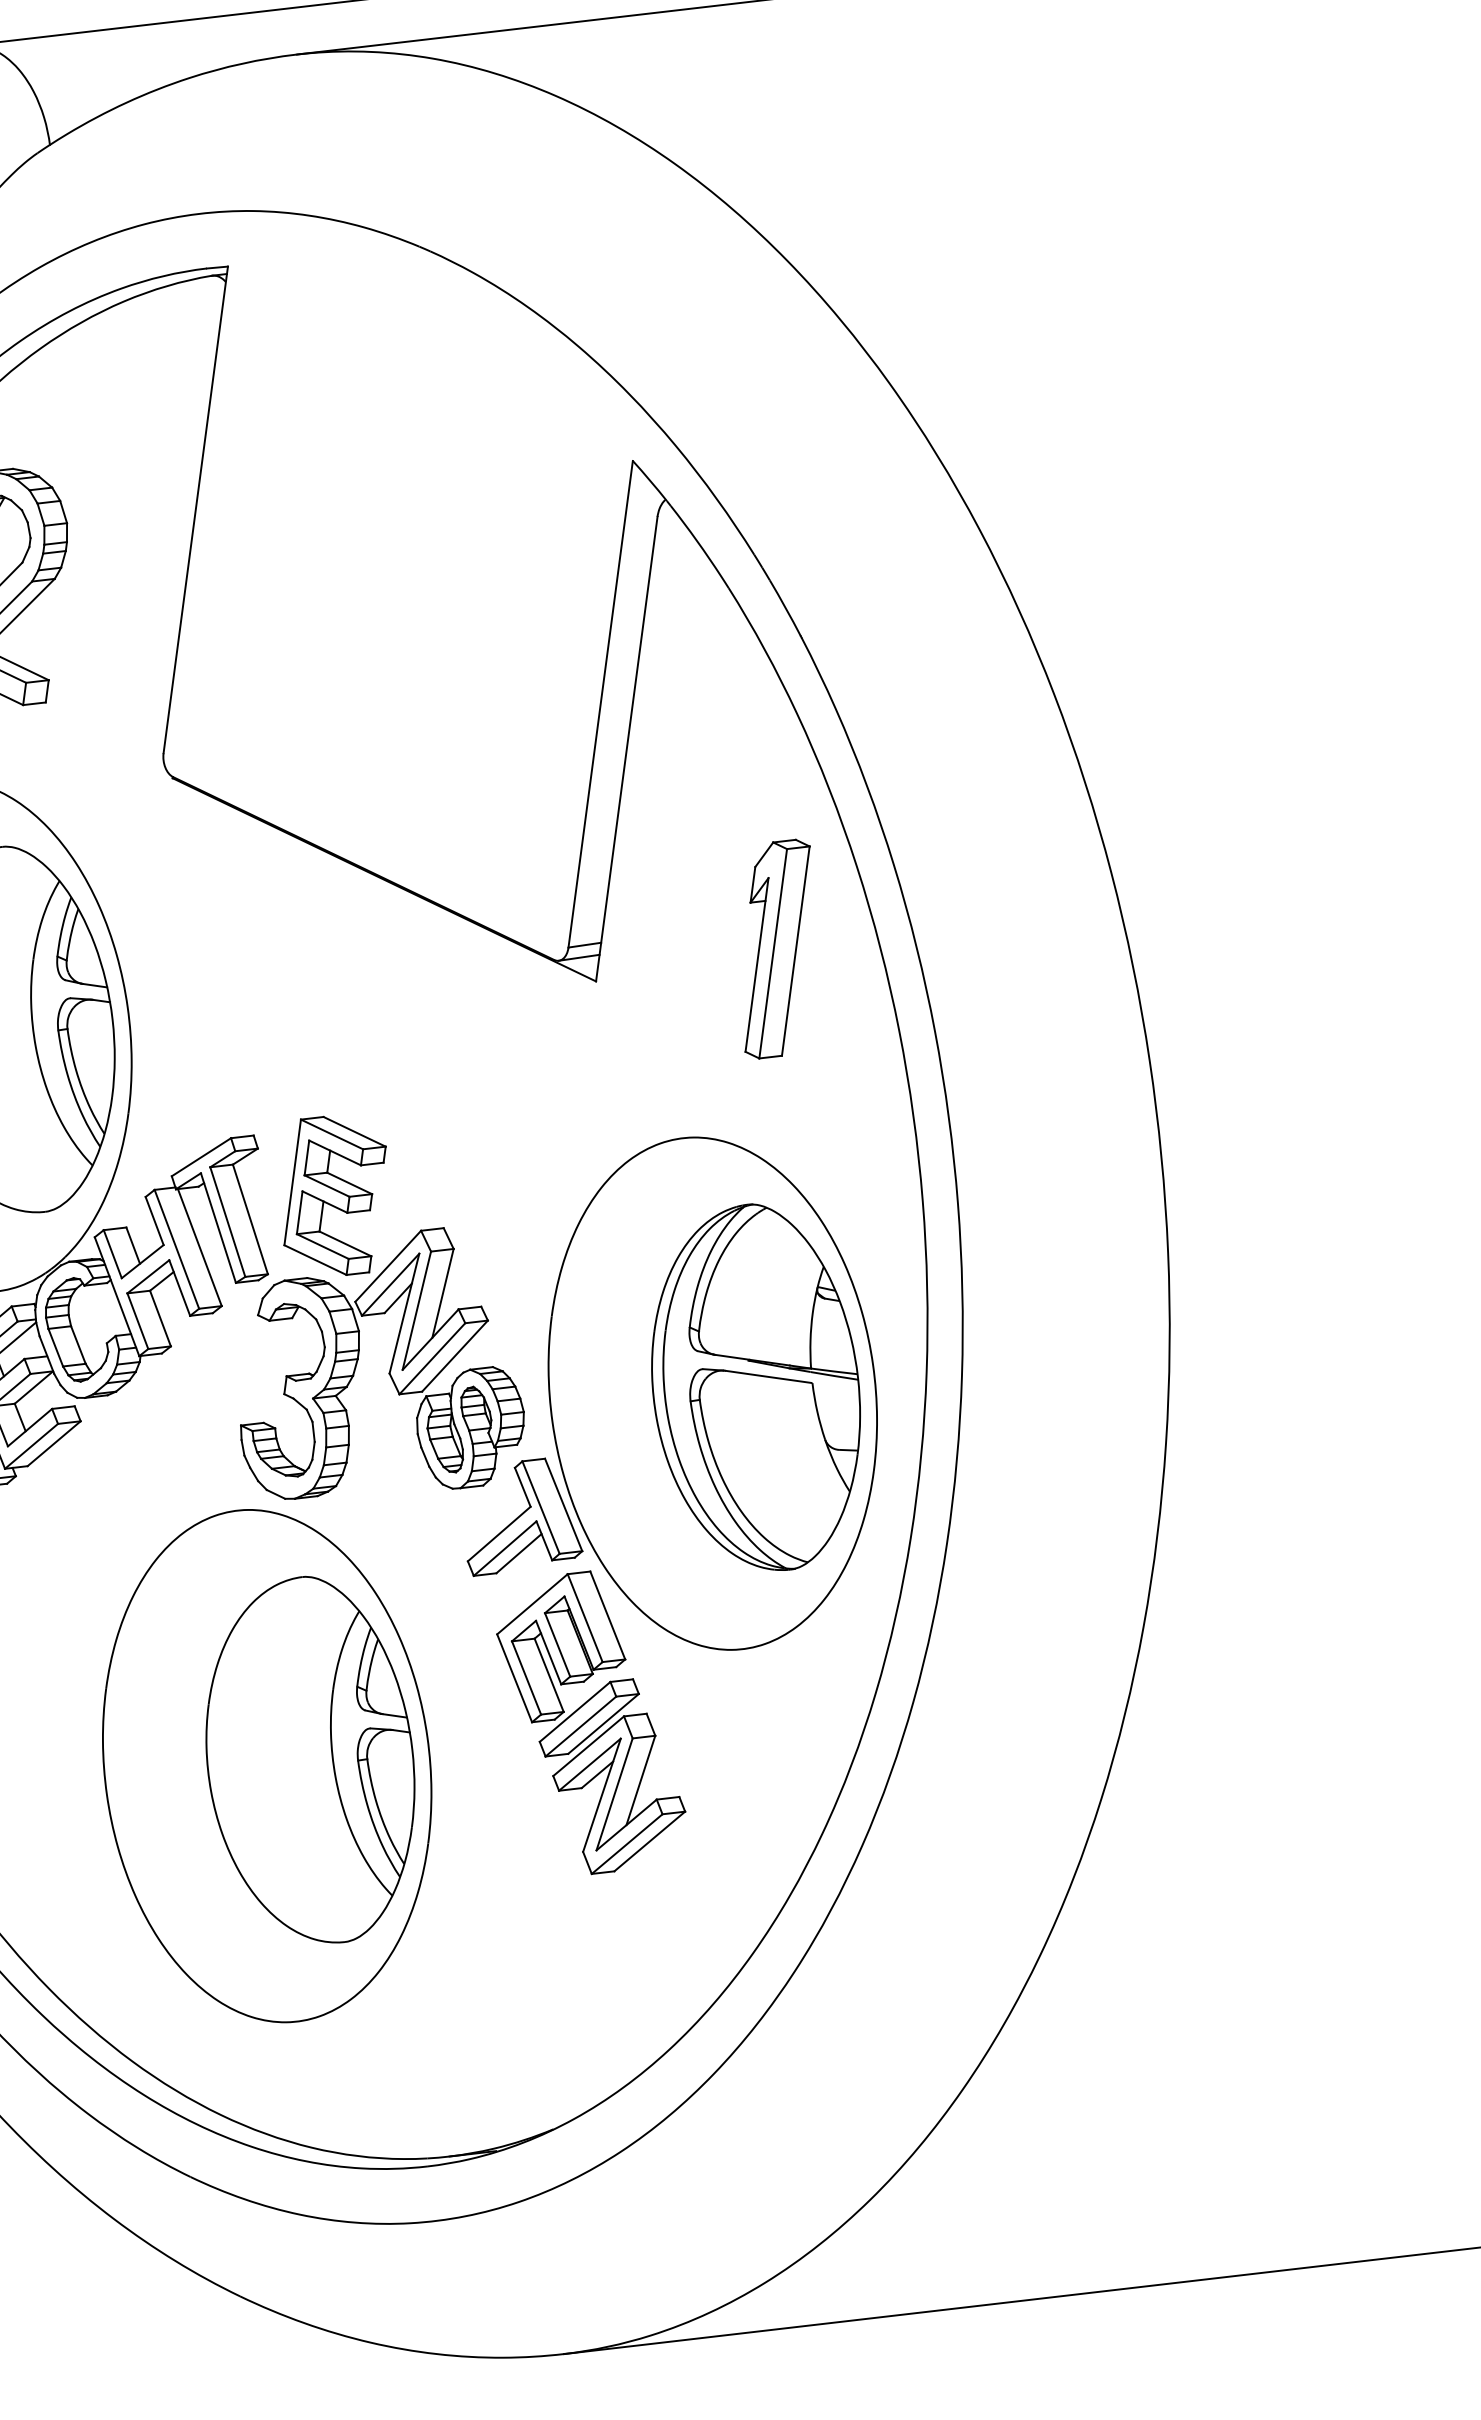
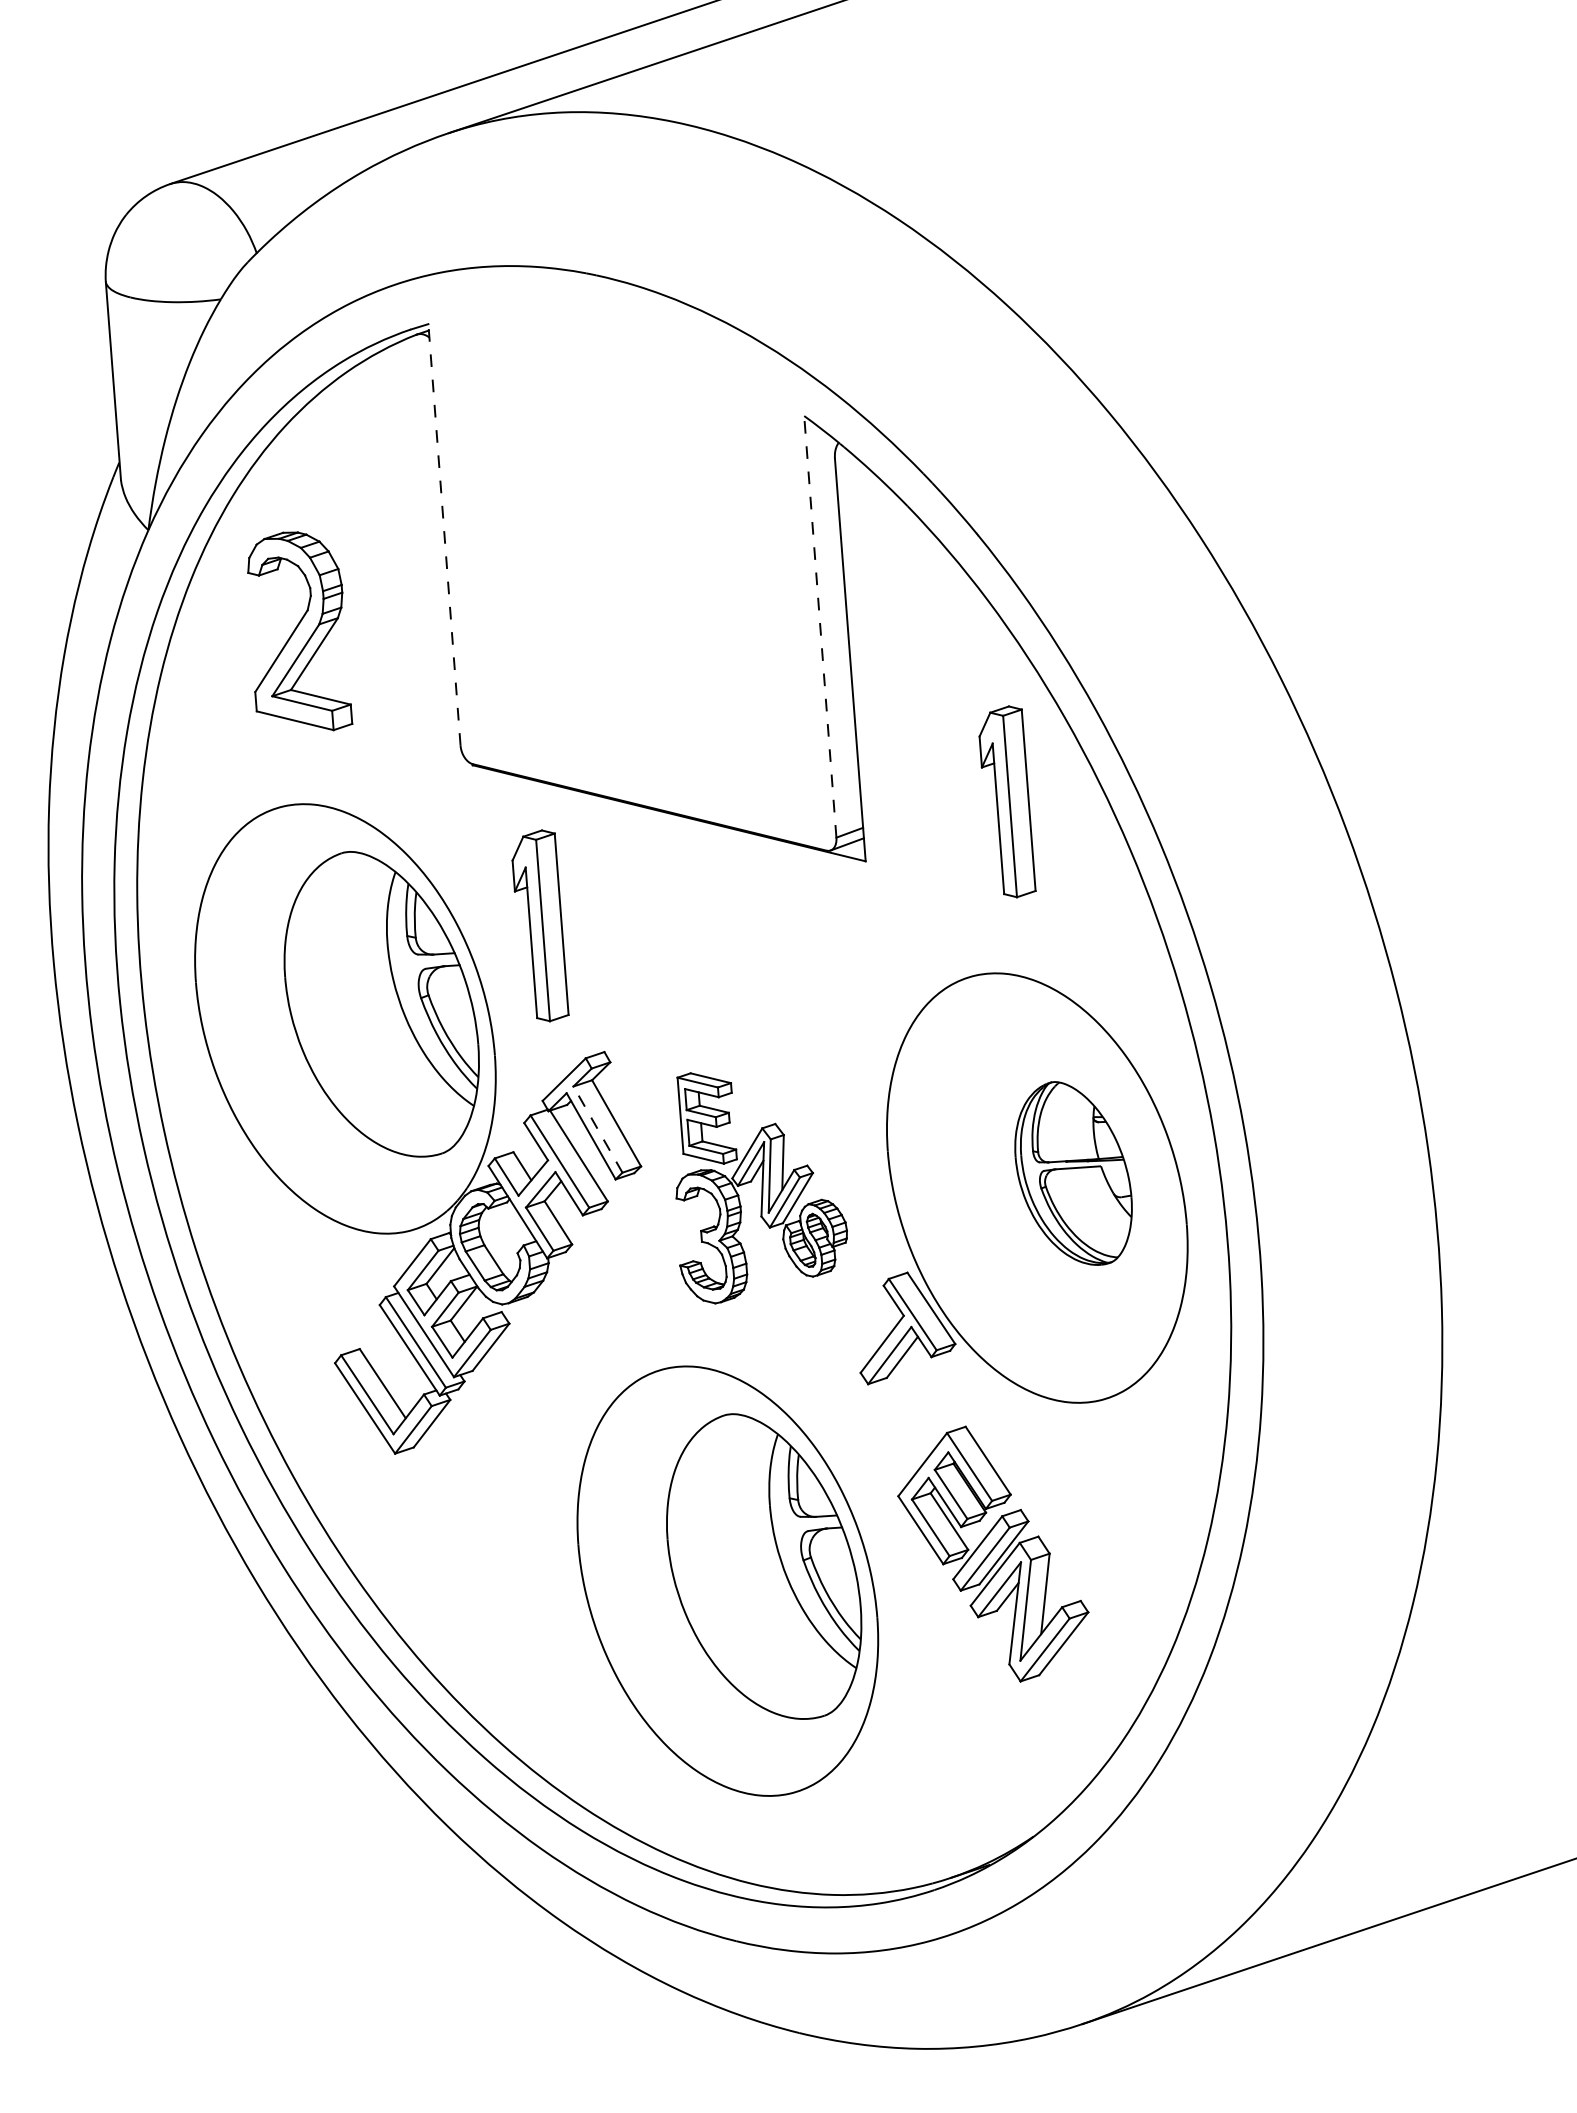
line: (195, 509) -> (444, 534), solid -> dashed
line: (600, 703) -> (820, 626), solid -> dashed
part: (211, 976) -> (540, 925), added
line: (227, 1221) -> (597, 1129), solid -> dashed
part: (399, 1328) -> (761, 1188), size x0.7
part: (757, 1385) -> (1073, 1173), size x0.6
part: (591, 1722) -> (993, 1553), moved

